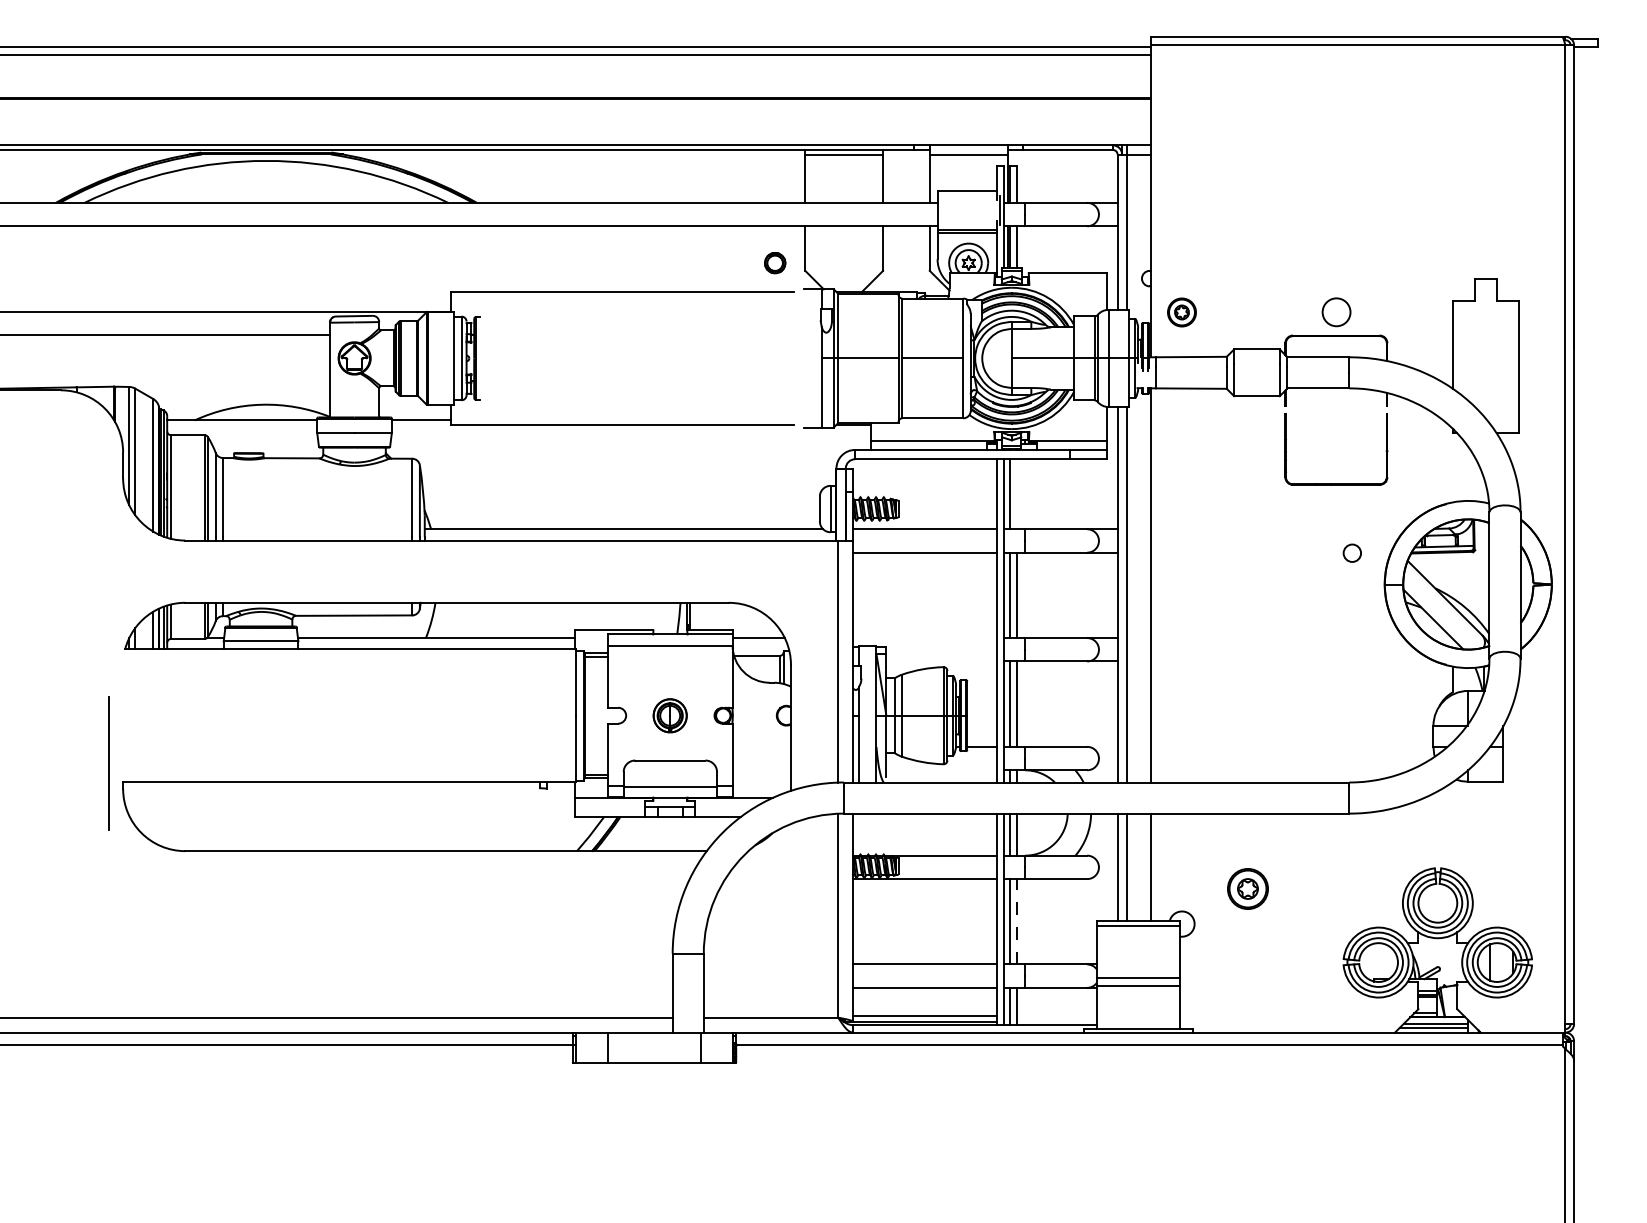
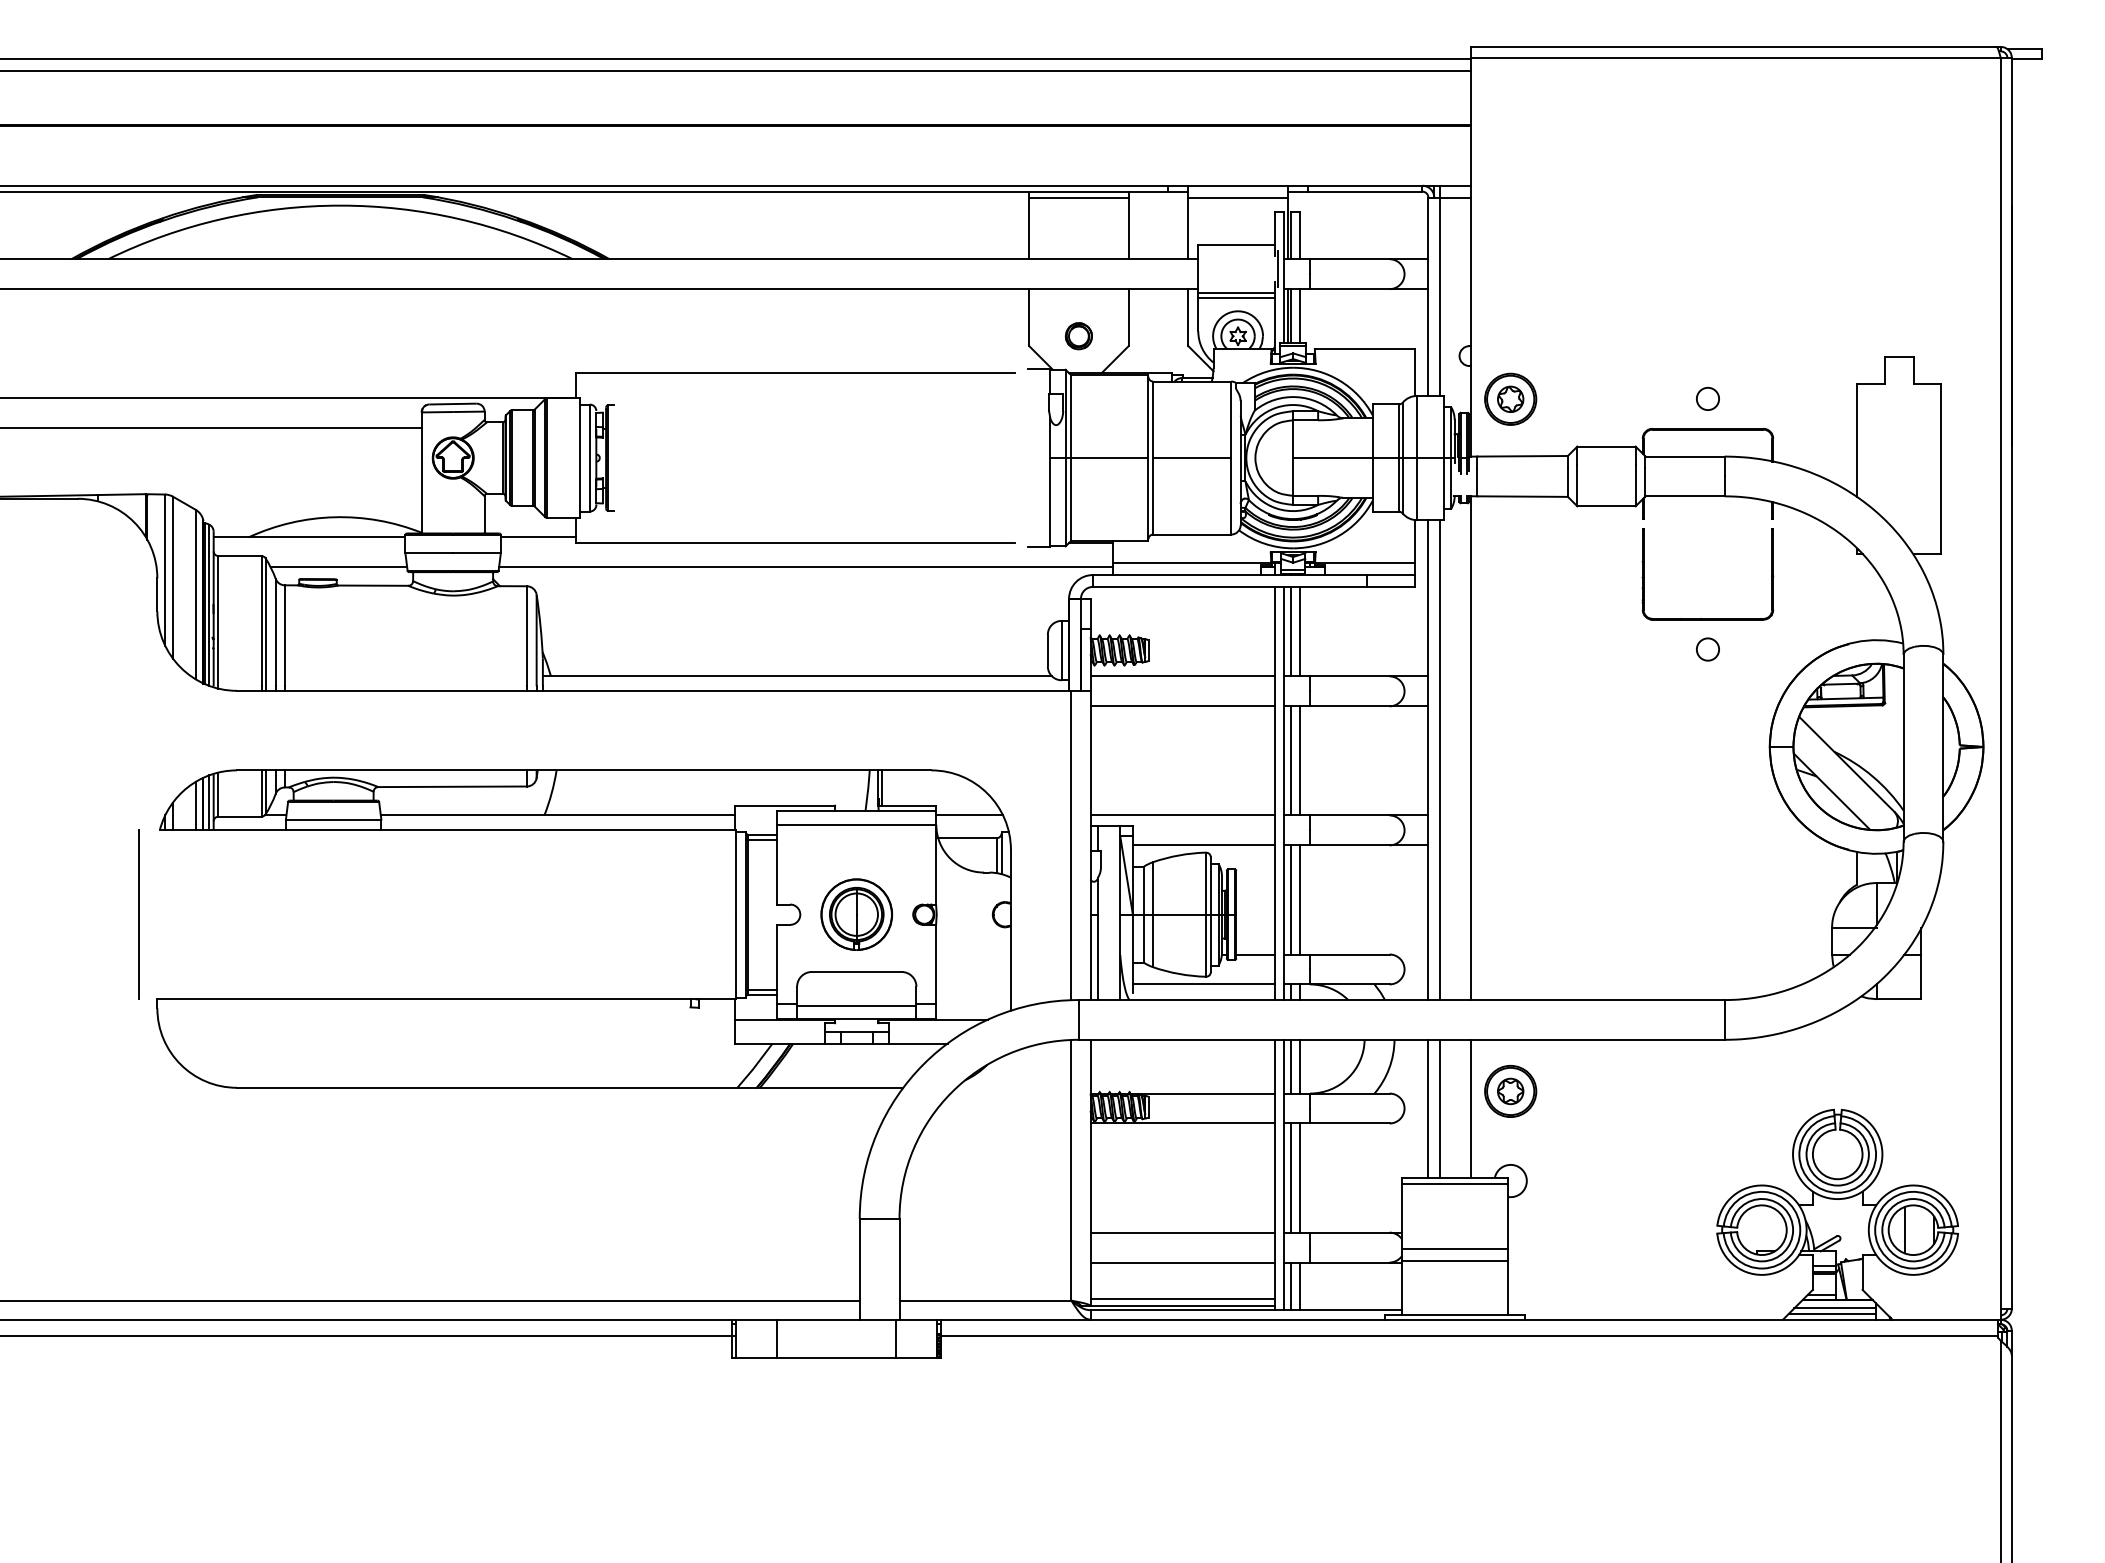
part: (775, 263) -> (1079, 336), moved
circle: (1335, 311) -> (1706, 398), size x0.62
part: (1181, 312) -> (1510, 399), size x1.43
line: (264, 443) -> (338, 566), added
line: (630, 443) -> (805, 566), added
line: (1016, 494) -> (1299, 631), added
circle: (1351, 552) -> (1706, 648), moved
line: (925, 638) -> (1182, 816), added
line: (941, 661) -> (1203, 845), added
part: (669, 715) -> (855, 914), size x1.67
line: (108, 763) -> (138, 914), moved
line: (941, 770) -> (1203, 984), added
part: (1247, 888) -> (1510, 1090), moved
line: (1016, 921) -> (1299, 1177), dashed -> solid

